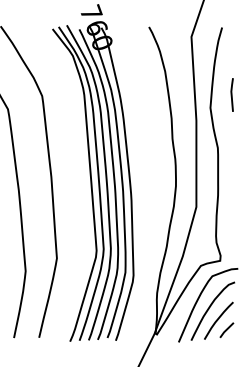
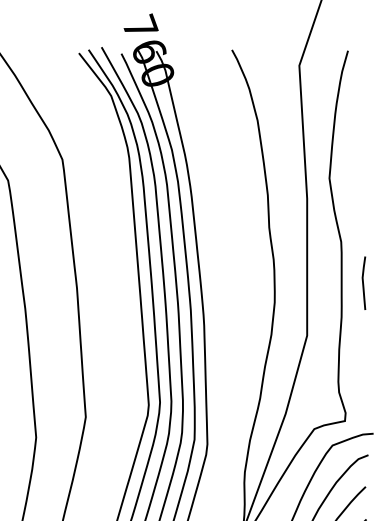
line: (231, 94) -> (362, 282), moved

